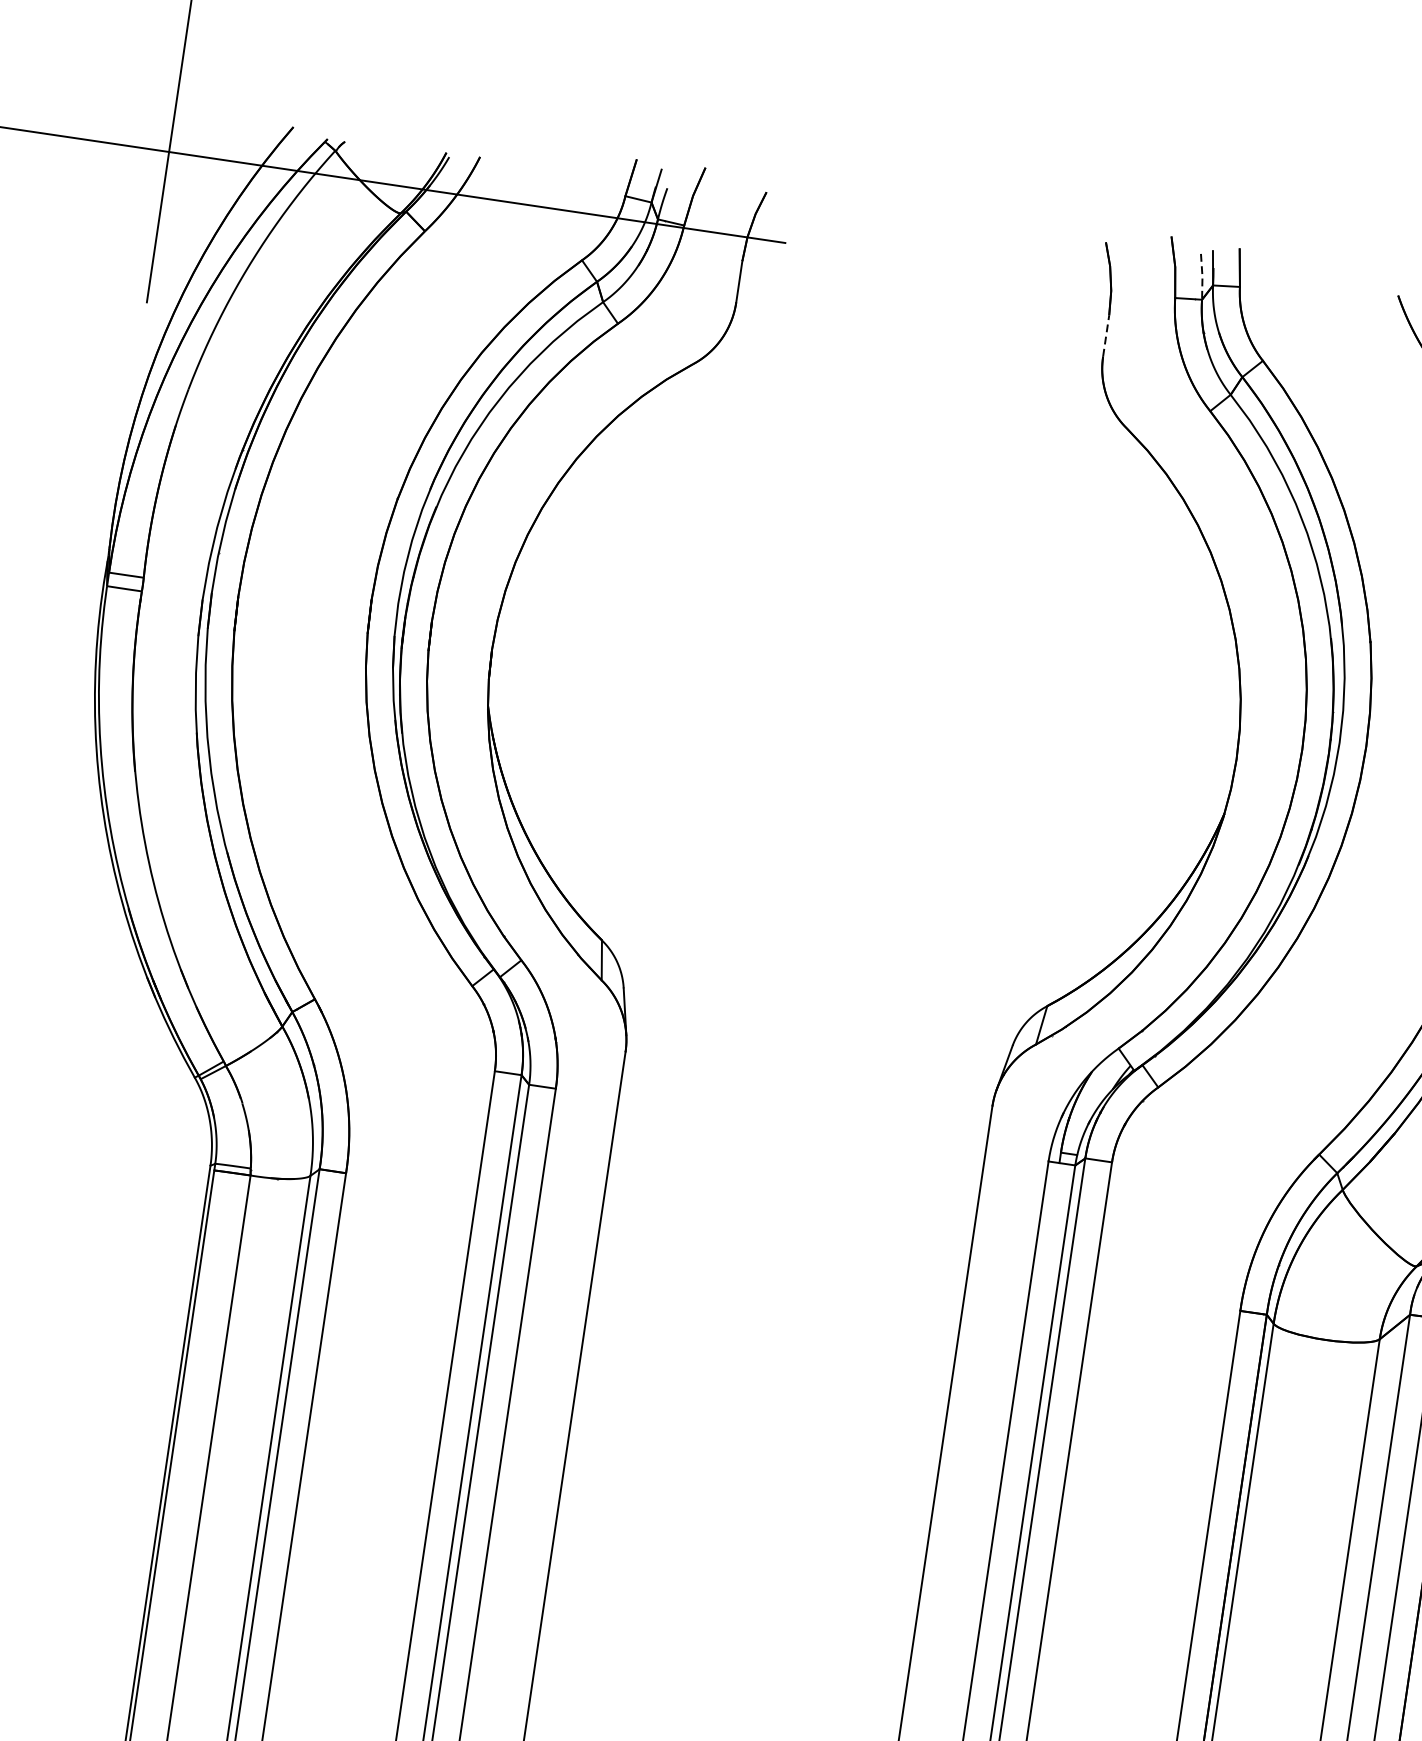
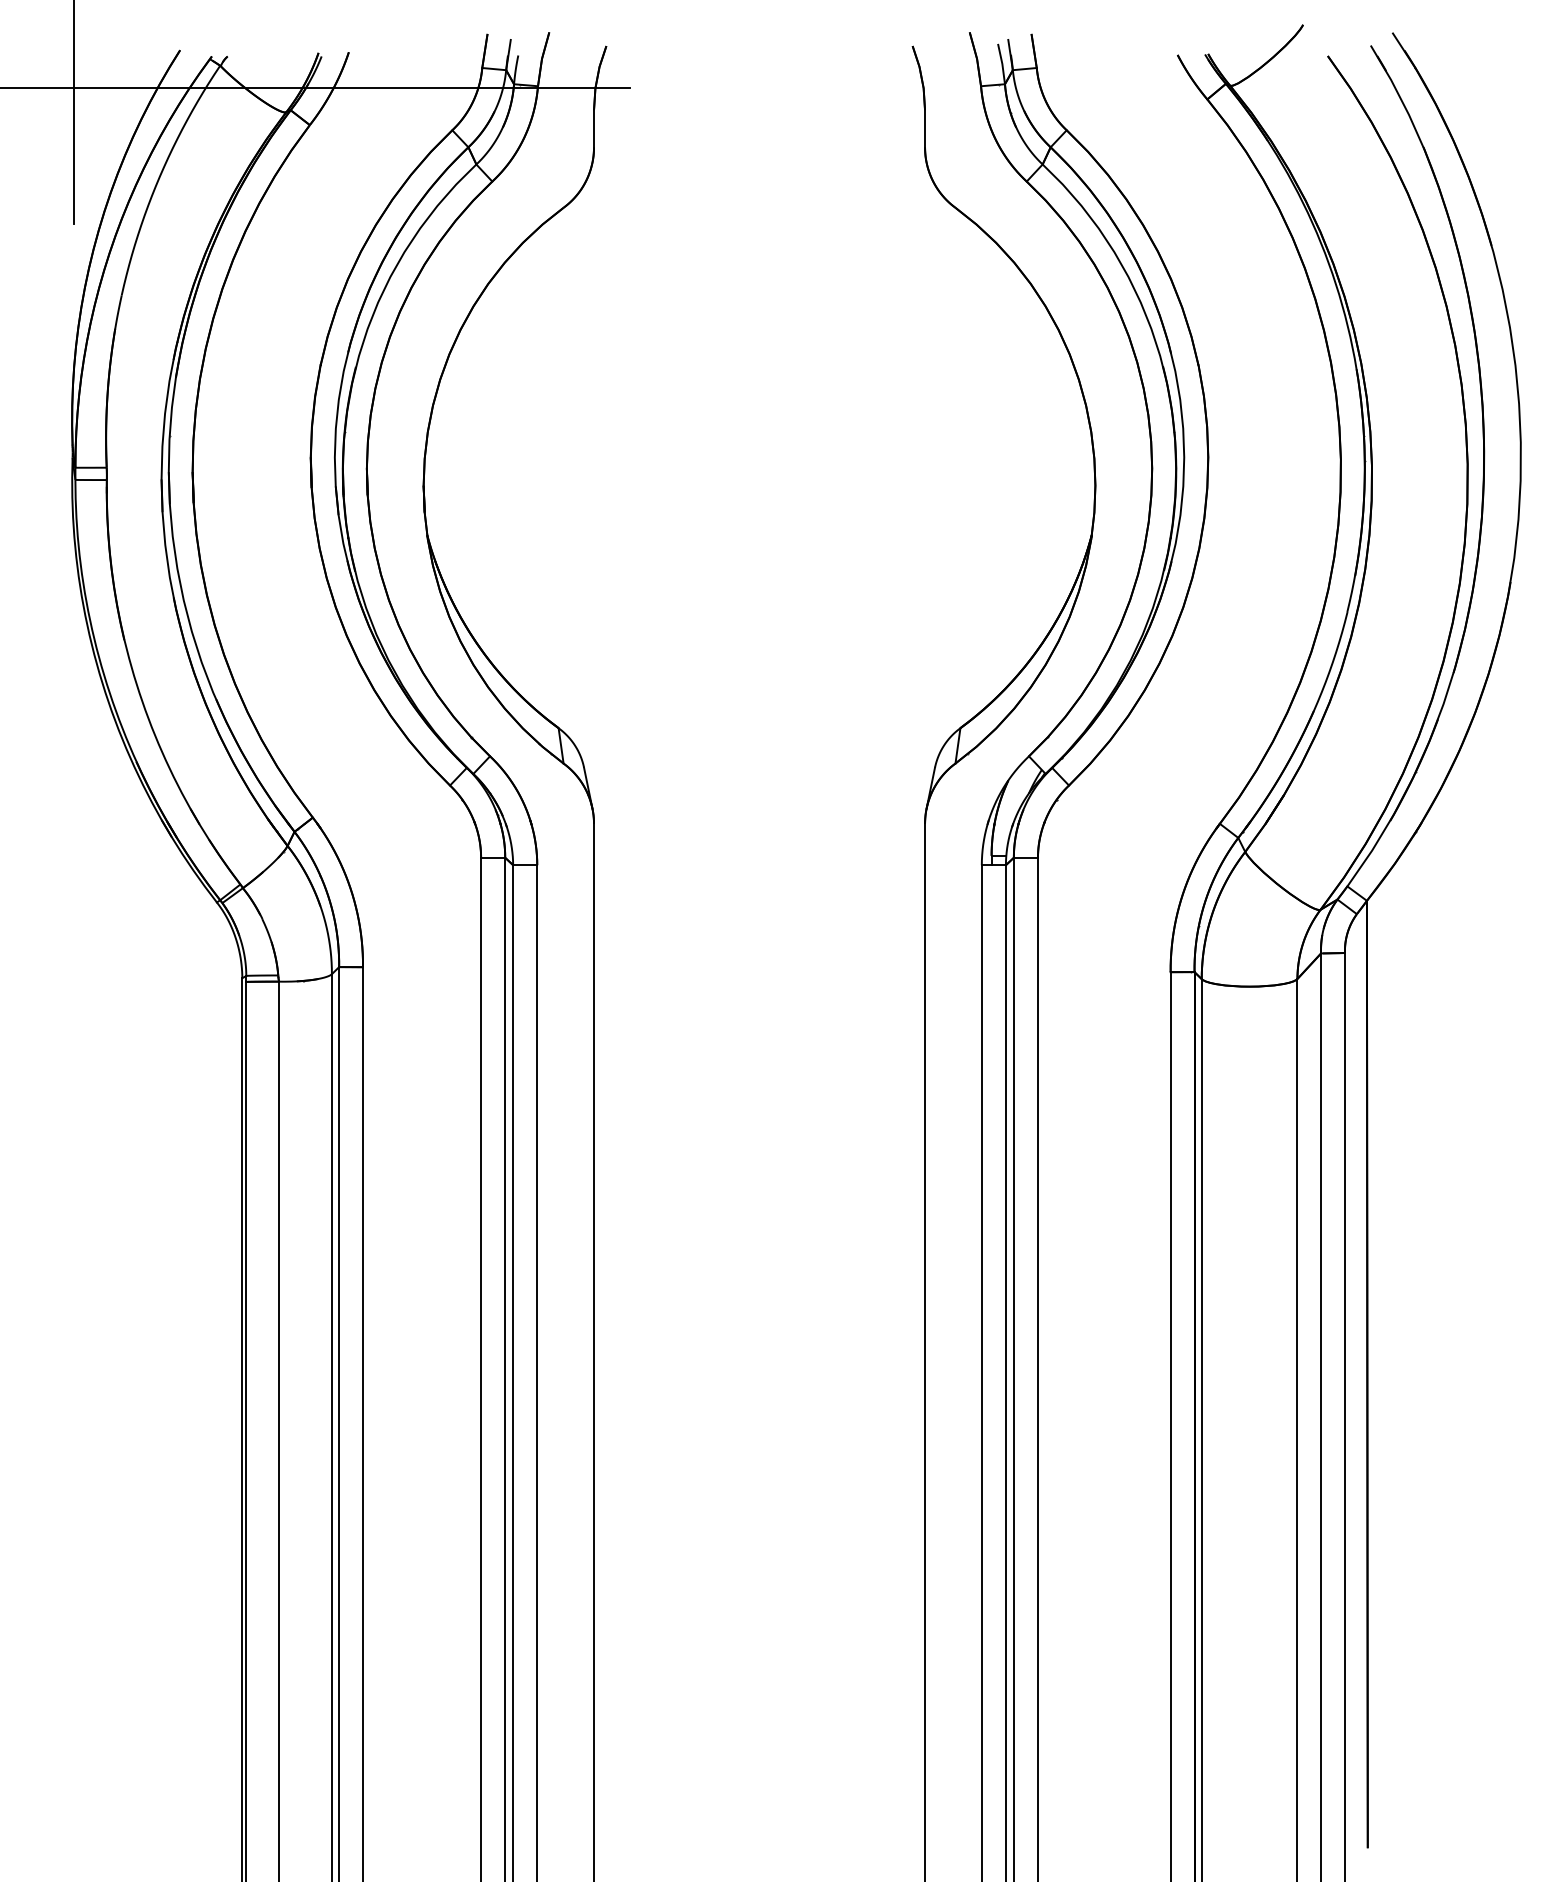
line: (1202, 276) -> (1002, 63), dashed -> solid
line: (1106, 335) -> (925, 128), dashed -> solid

